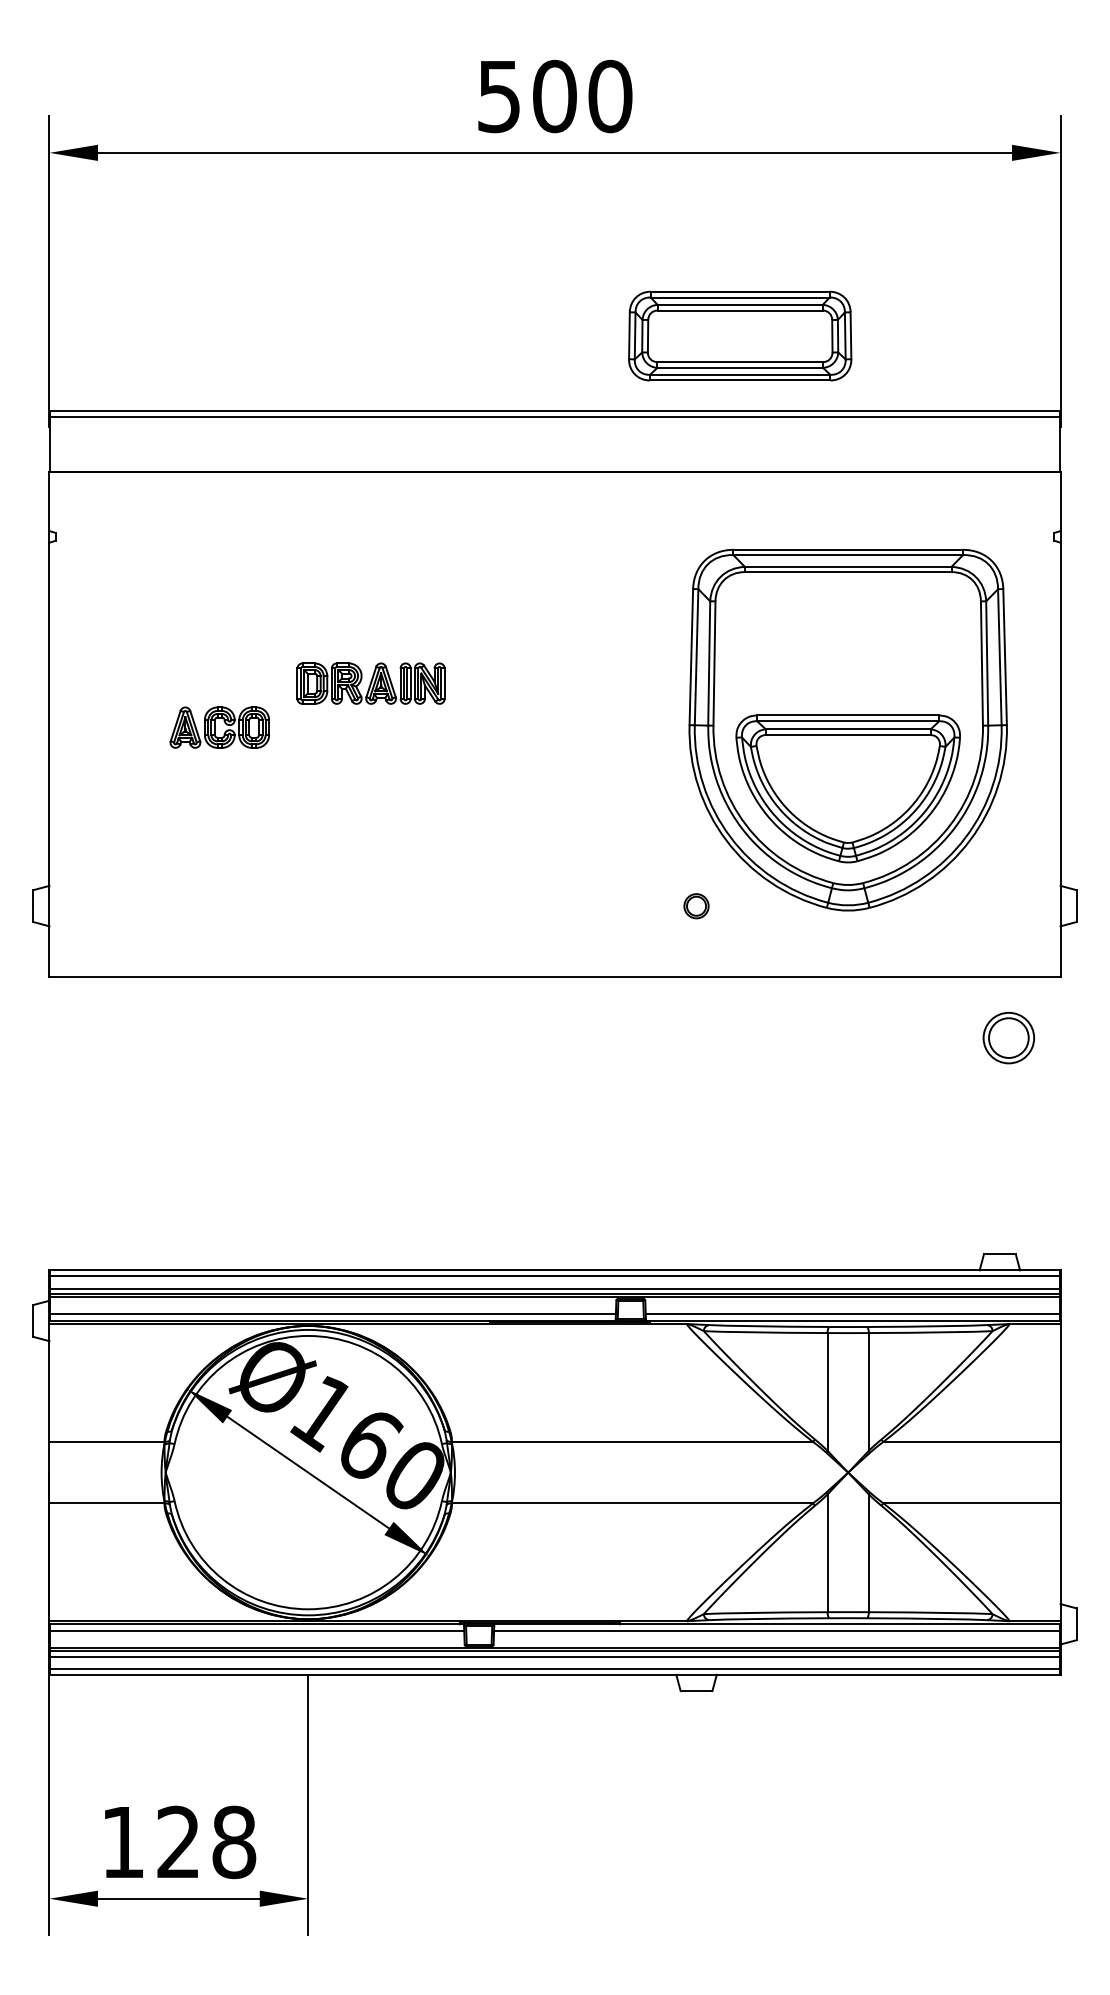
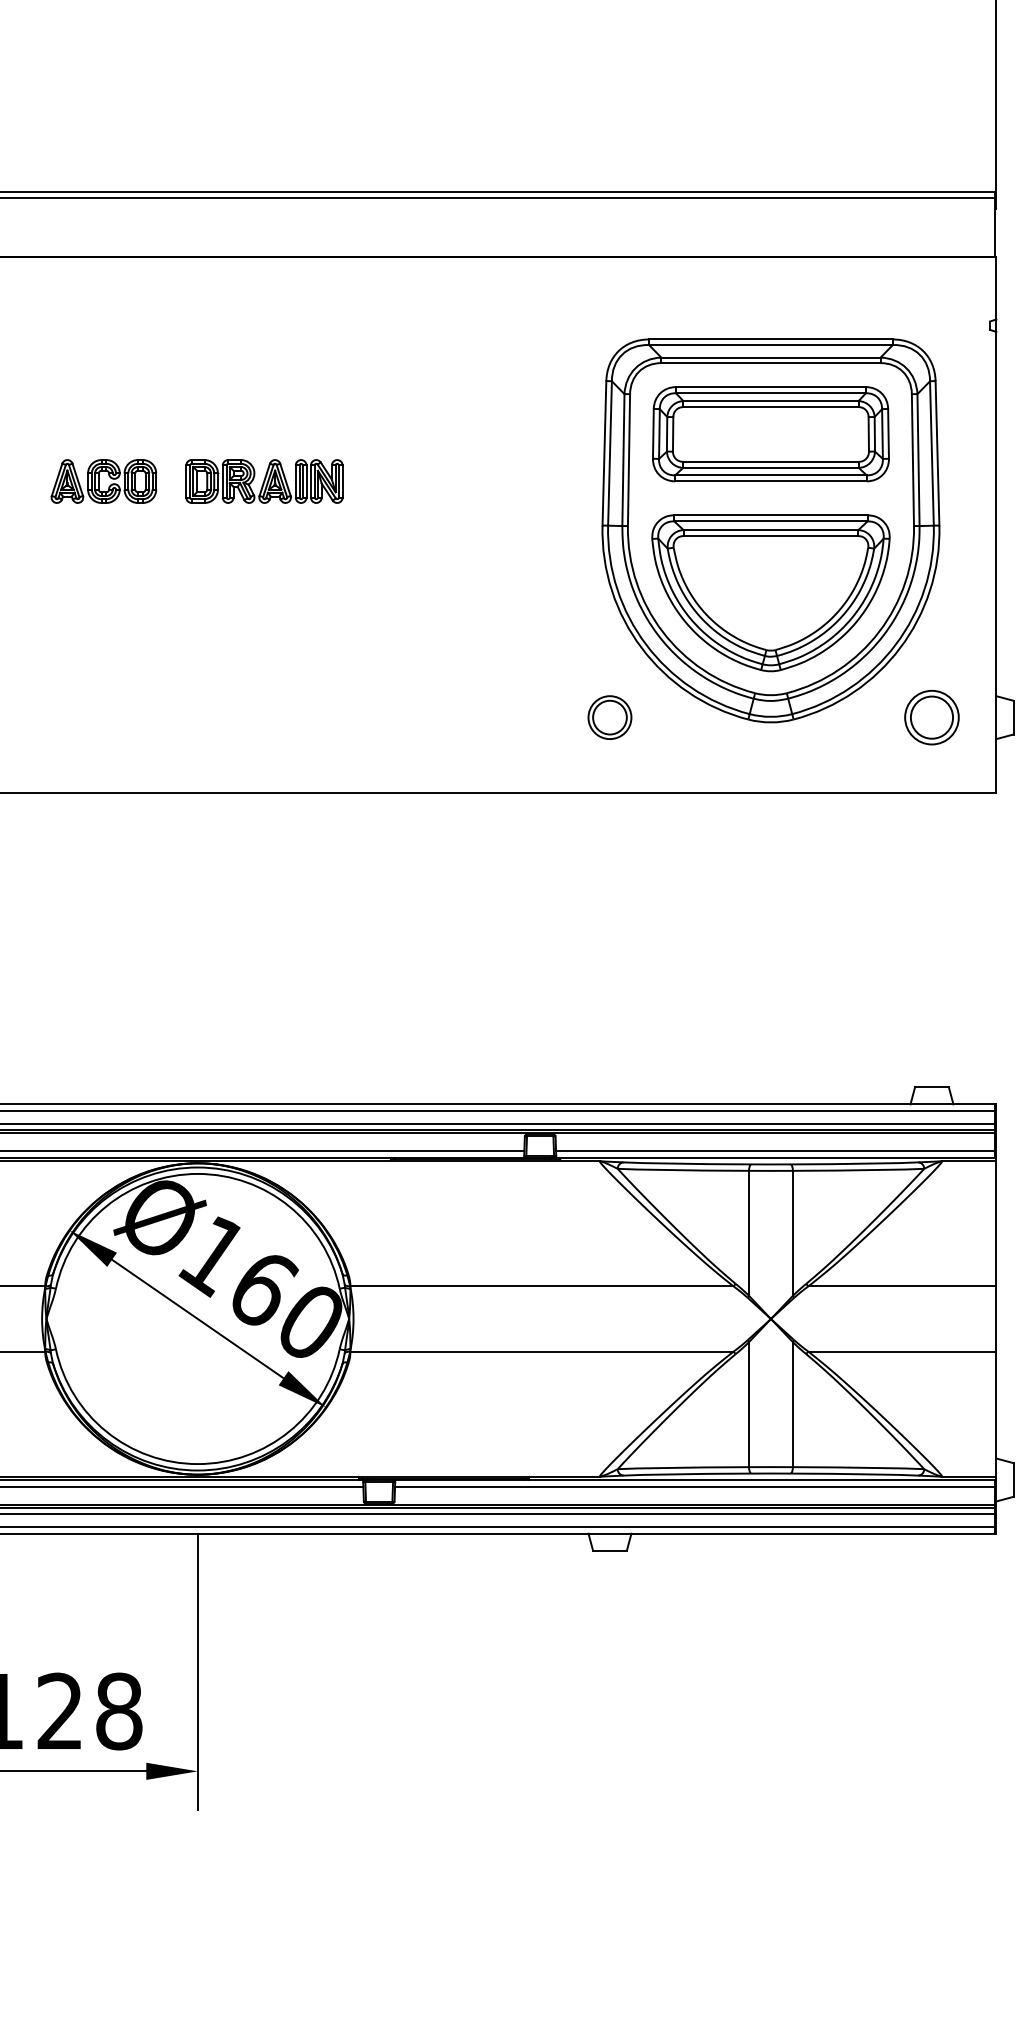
part: (740, 335) -> (771, 433), moved
part: (219, 727) -> (103, 481), moved
part: (696, 906) -> (609, 718), size x1.67
part: (1008, 1038) -> (931, 718), moved

